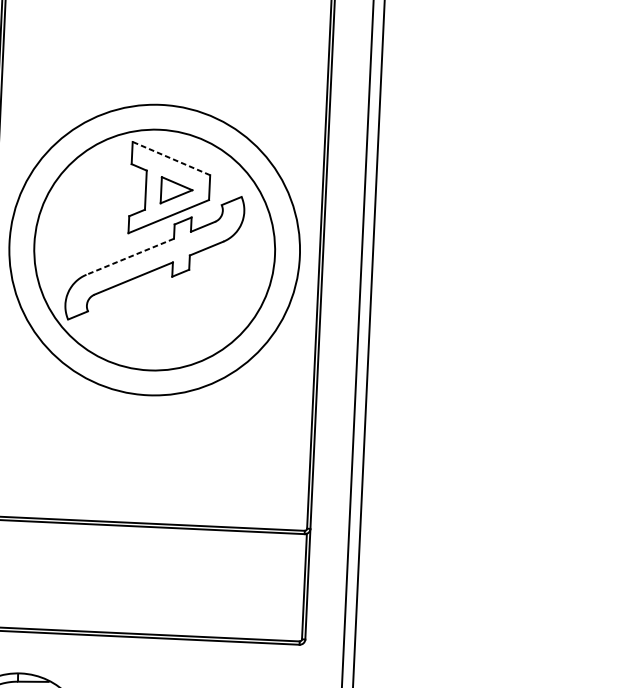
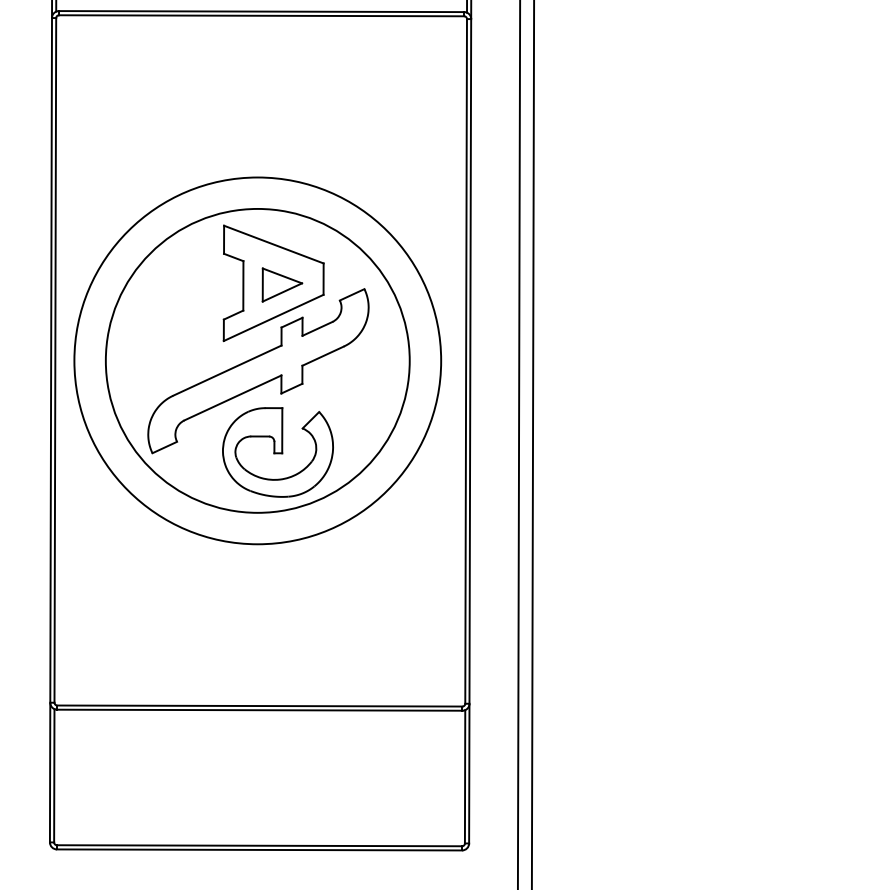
line: (171, 158) -> (273, 244), dashed -> solid
line: (130, 256) -> (227, 370), dashed -> solid
part: (167, 323) -> (277, 452), added

